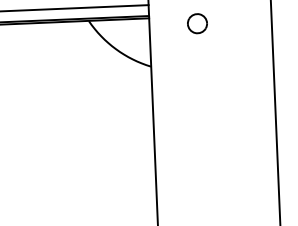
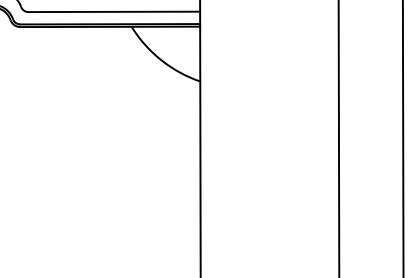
part: (197, 23) -> (254, 34), removed

